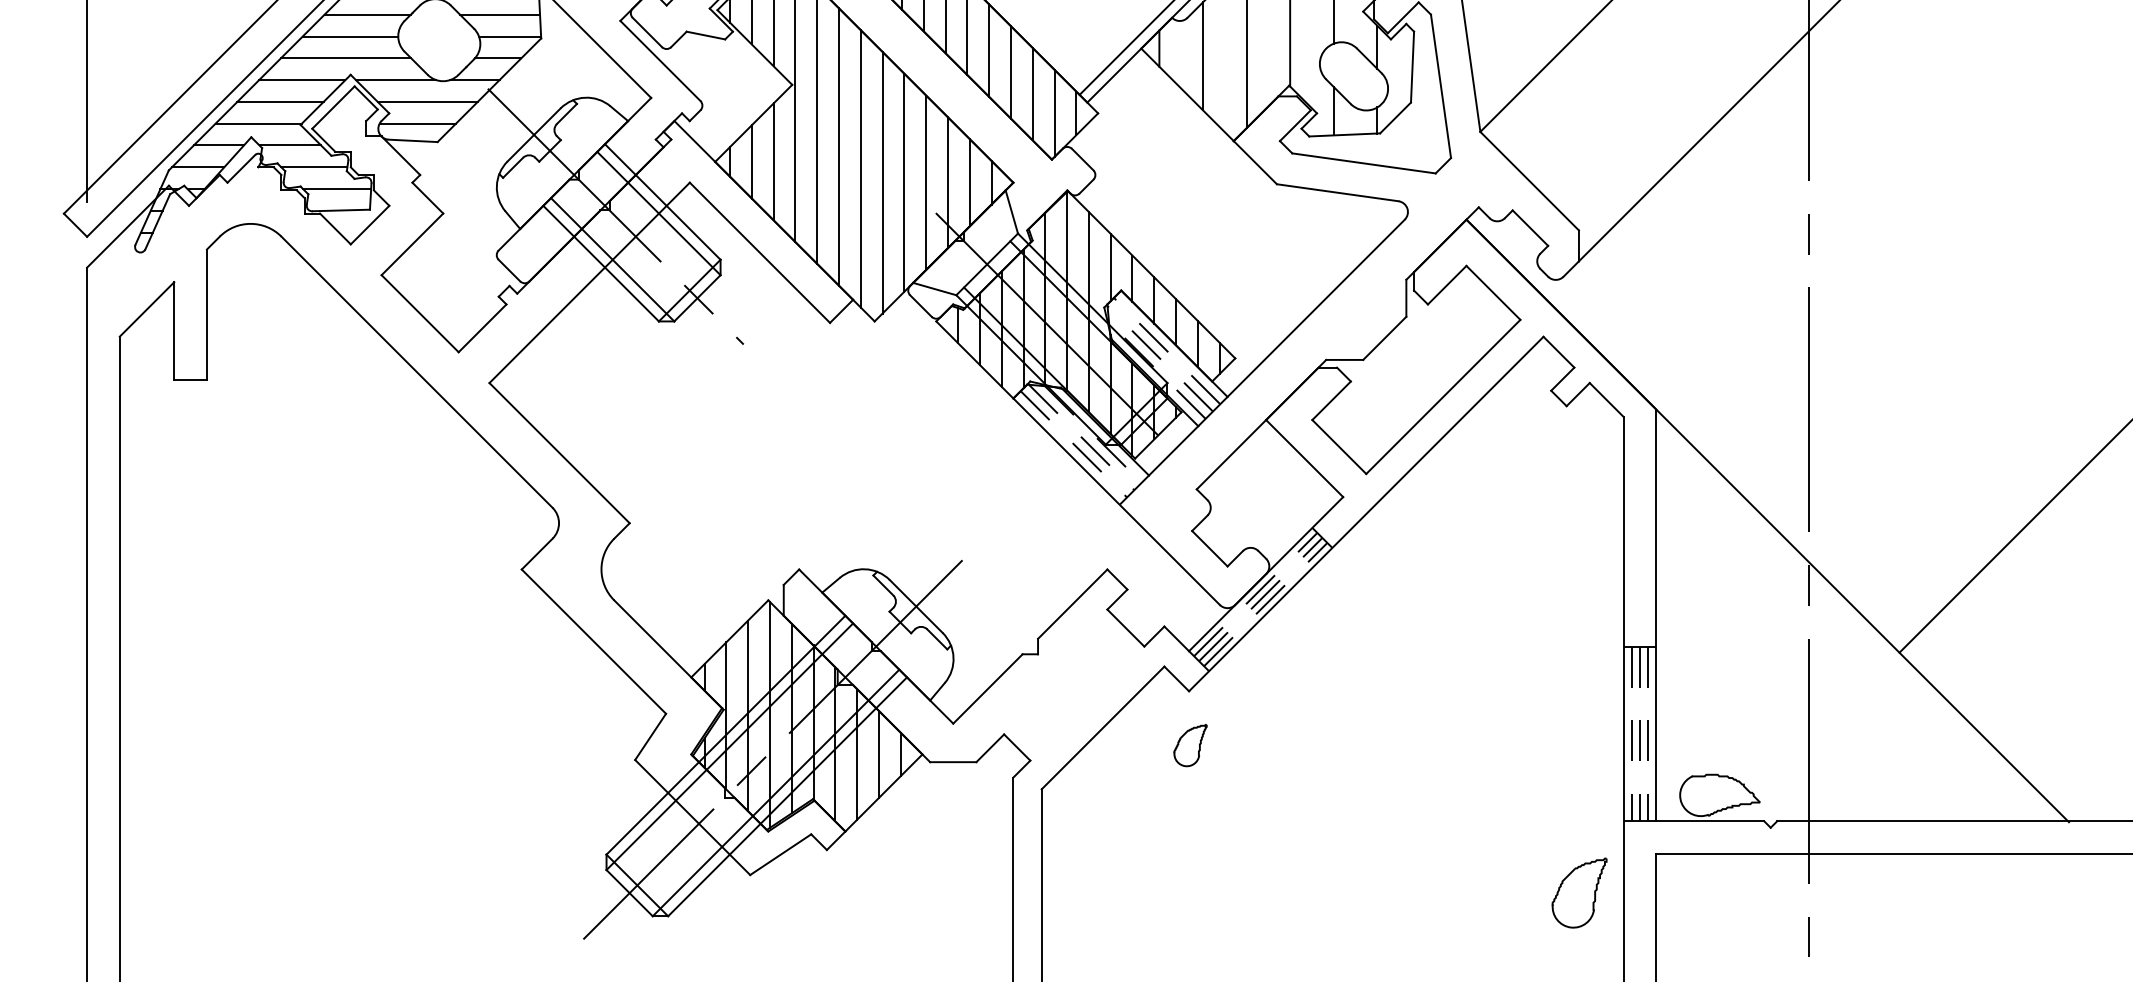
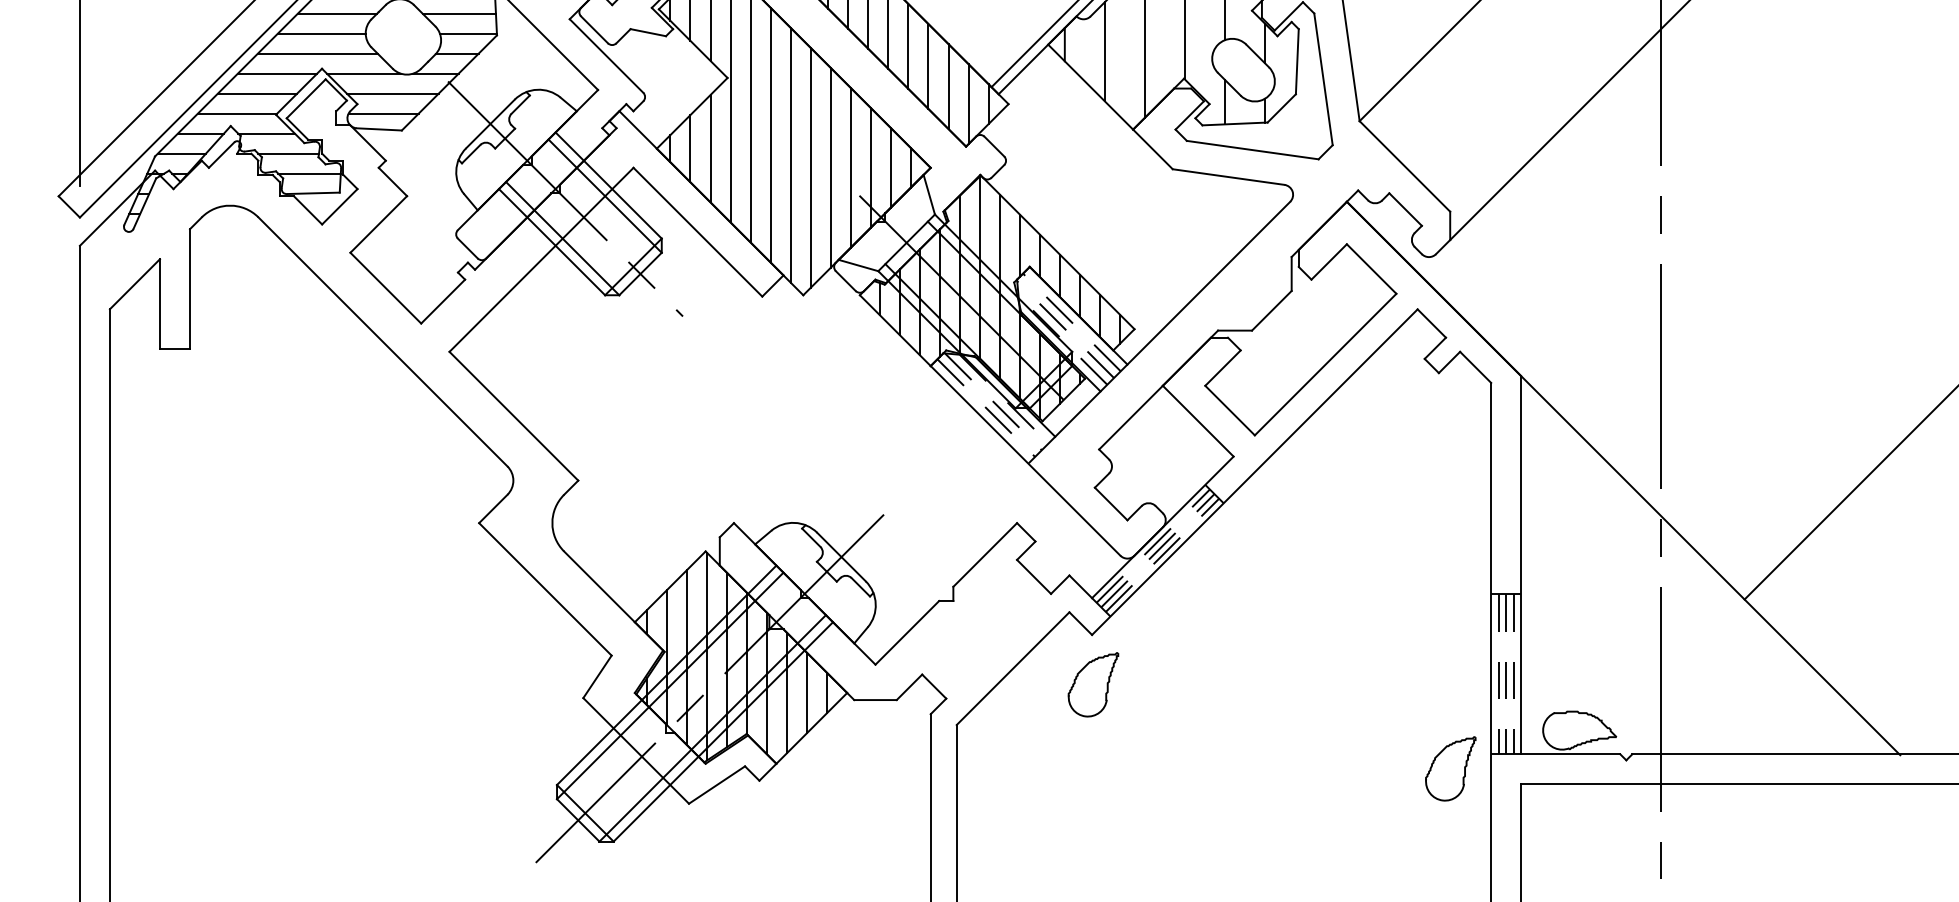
part: (1190, 745) -> (1093, 684), size x1.67
part: (1579, 892) -> (1450, 768), moved

